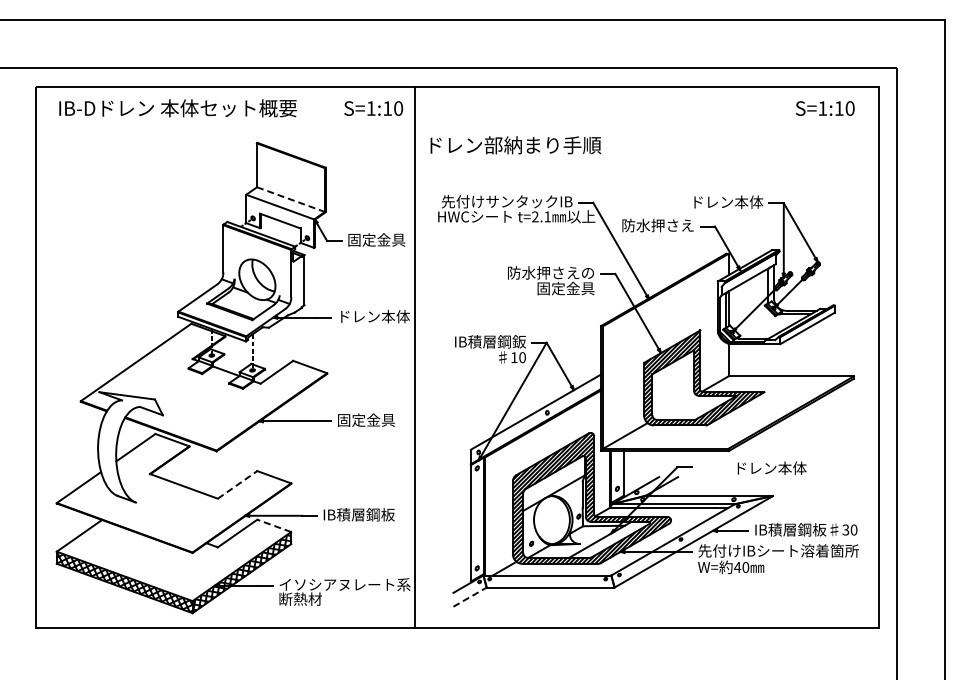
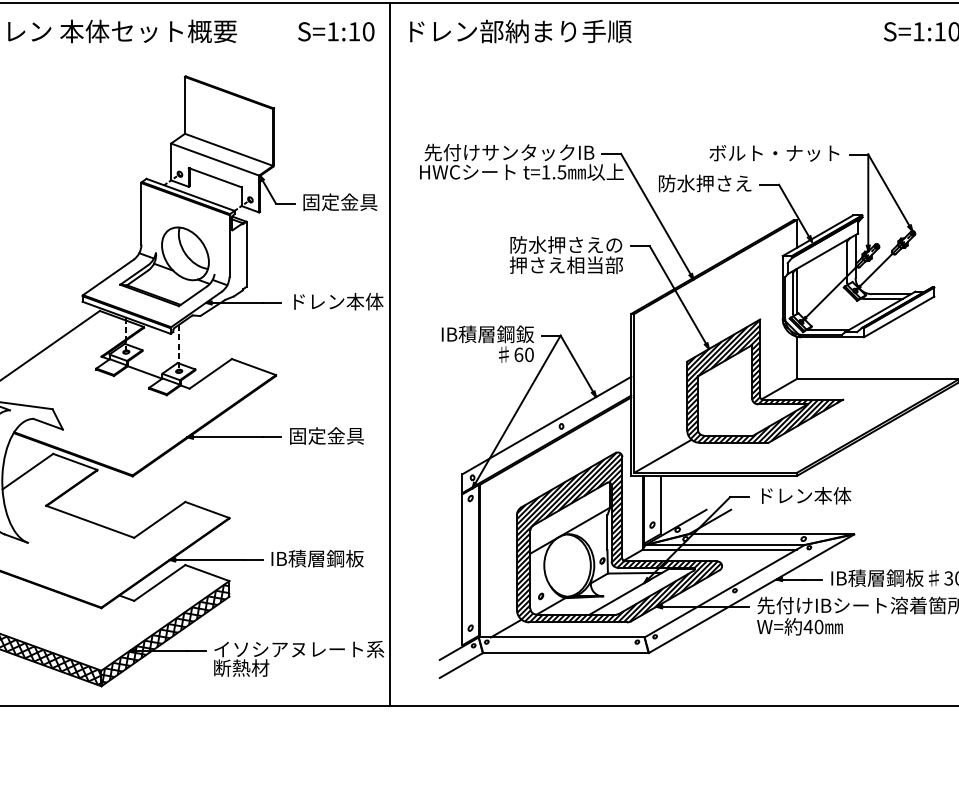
text: (515, 145) -> (520, 31), moved
line: (291, 199) -> (229, 149), dashed -> solid
text: (712, 201) -> (775, 152), ドレン本体 -> ボルト・ナット
text: (541, 216) -> (554, 171), t=2.1 -> t=1.5
text: (550, 288) -> (565, 265), 固定金具 -> 押さえ相当部
text: (514, 357) -> (518, 354), 10 -> 60
text: (771, 467) -> (805, 494), moved
line: (237, 484) -> (159, 519), dashed -> solid
line: (273, 525) -> (206, 572), dashed -> solid
line: (470, 596) -> (461, 664), dashed -> solid

